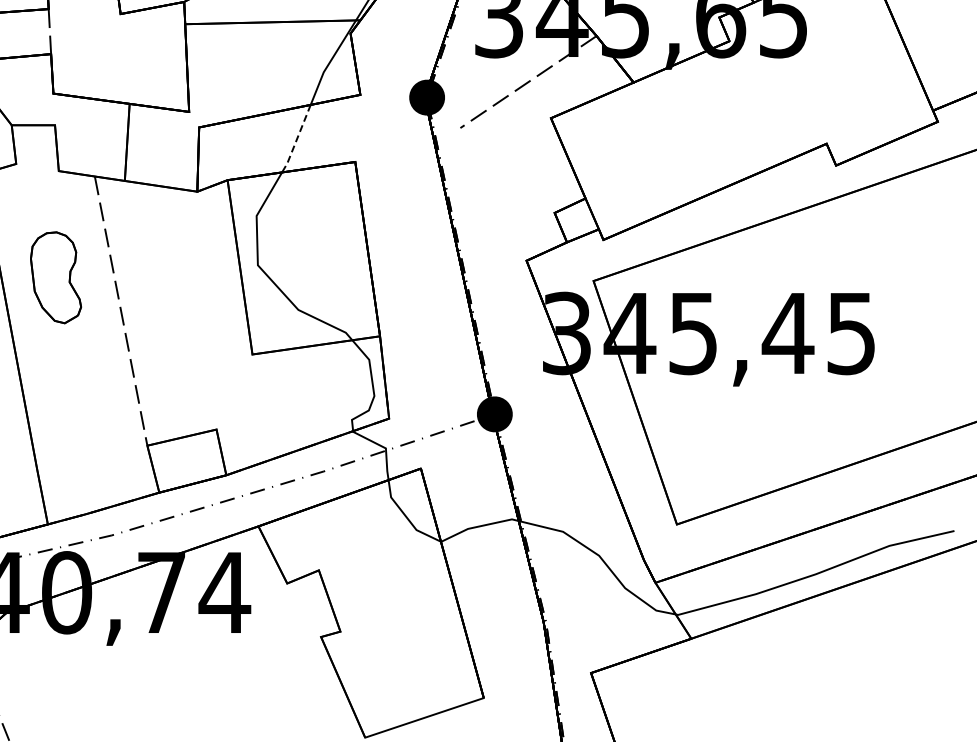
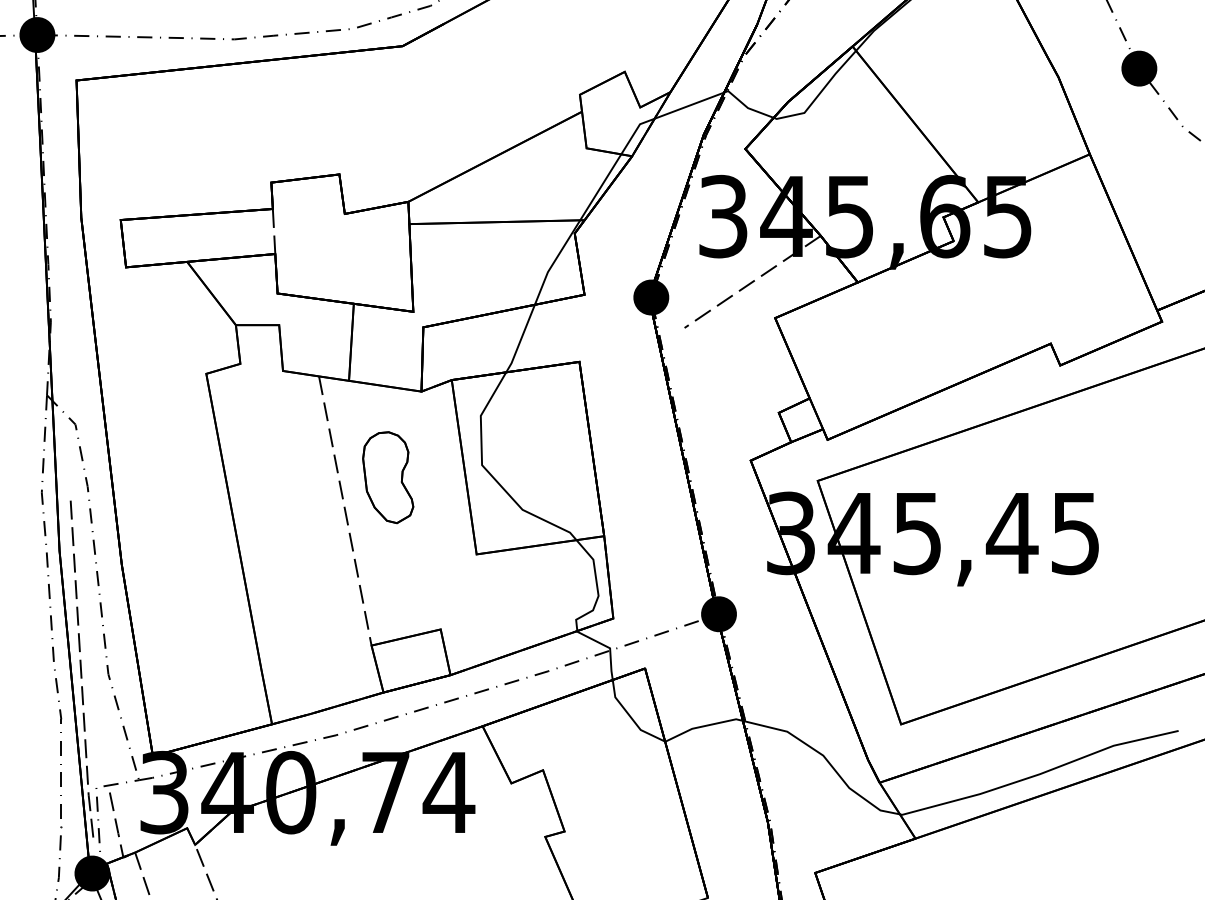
line: (296, 140) -> (520, 340), dashed -> solid
part: (56, 277) -> (388, 477), moved

